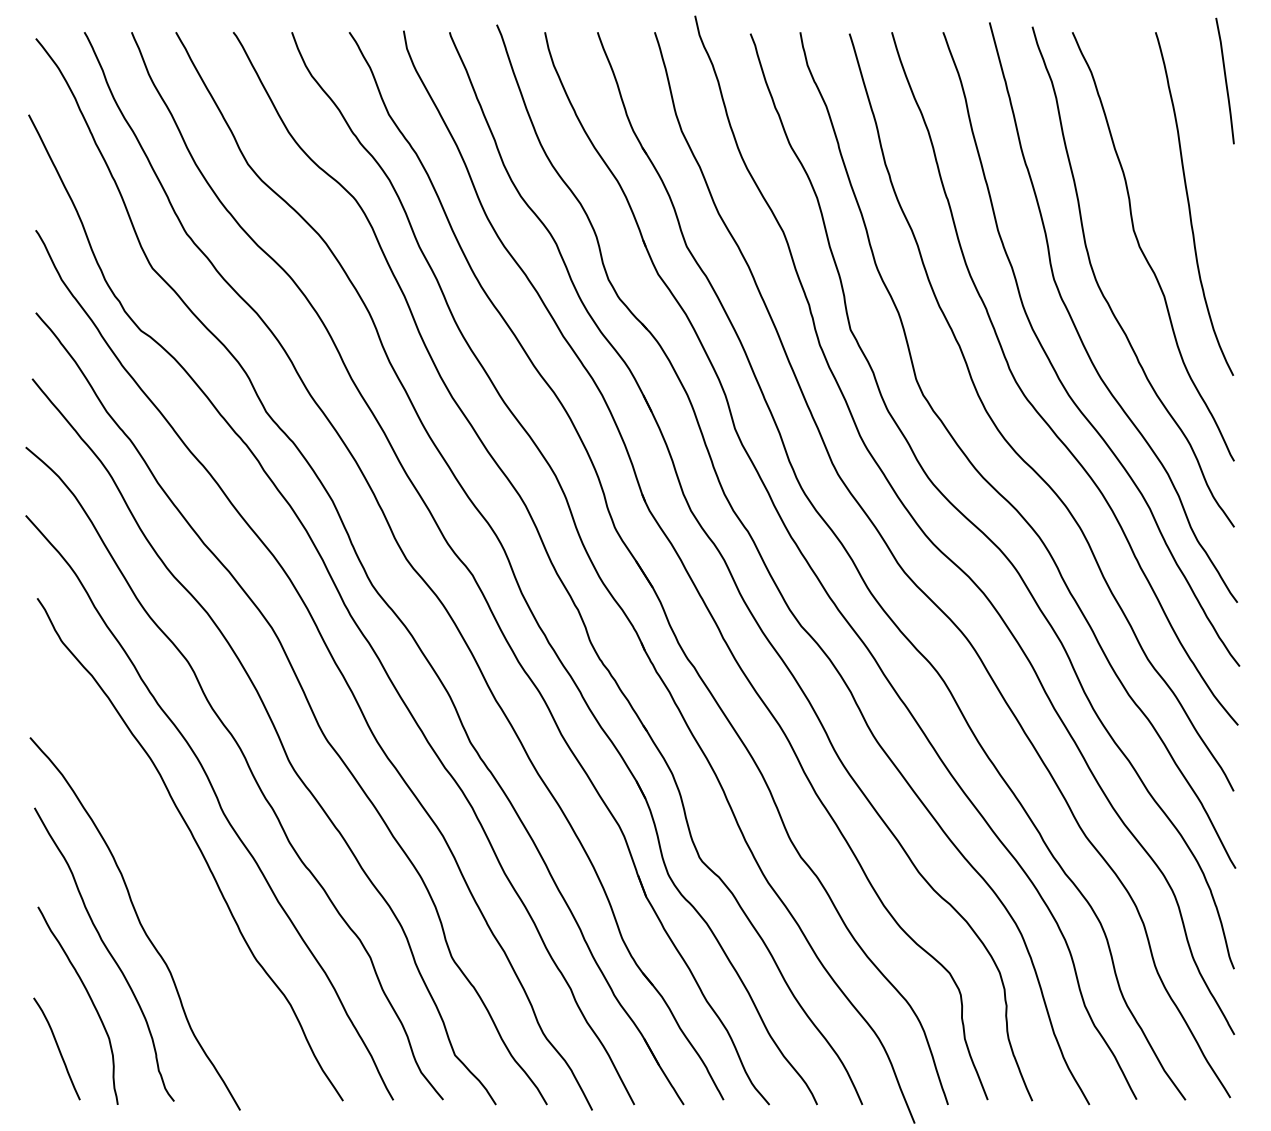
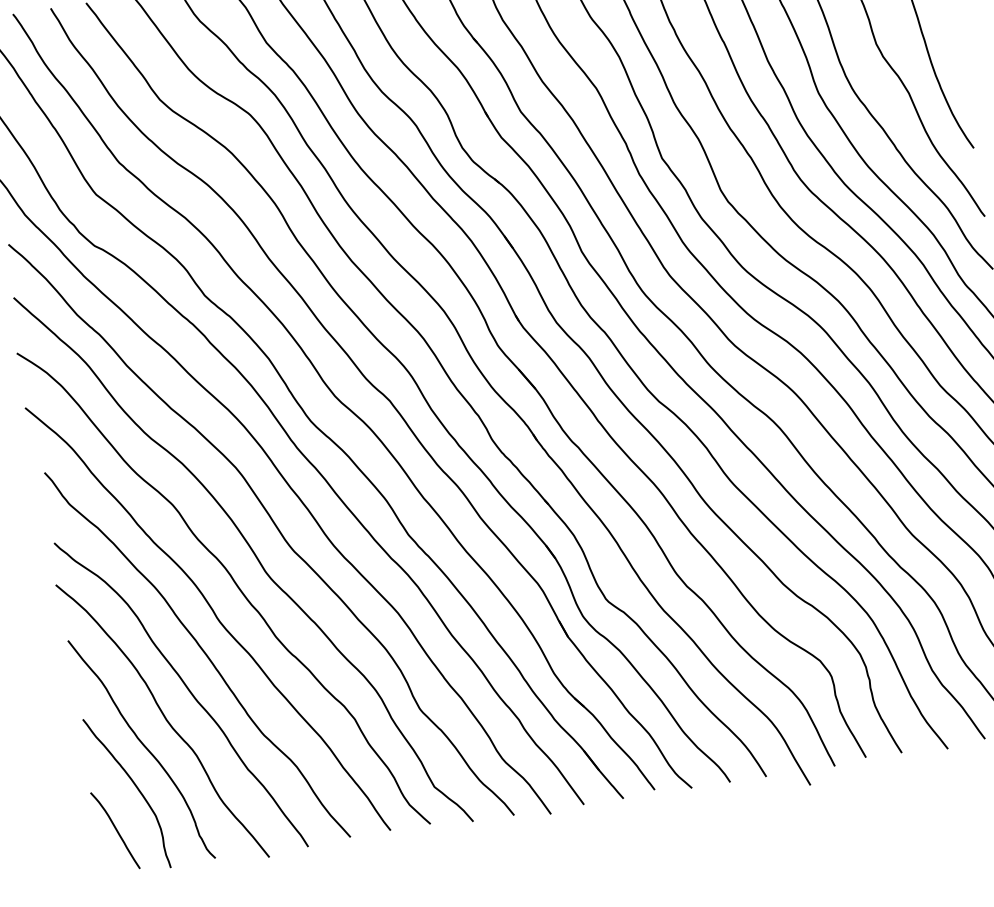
curve: (171, 889) -> (187, 689), added

